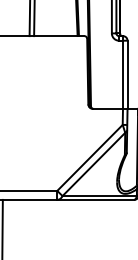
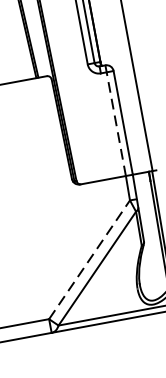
line: (123, 73) -> (116, 122), solid -> dashed
line: (90, 157) -> (90, 259), solid -> dashed

